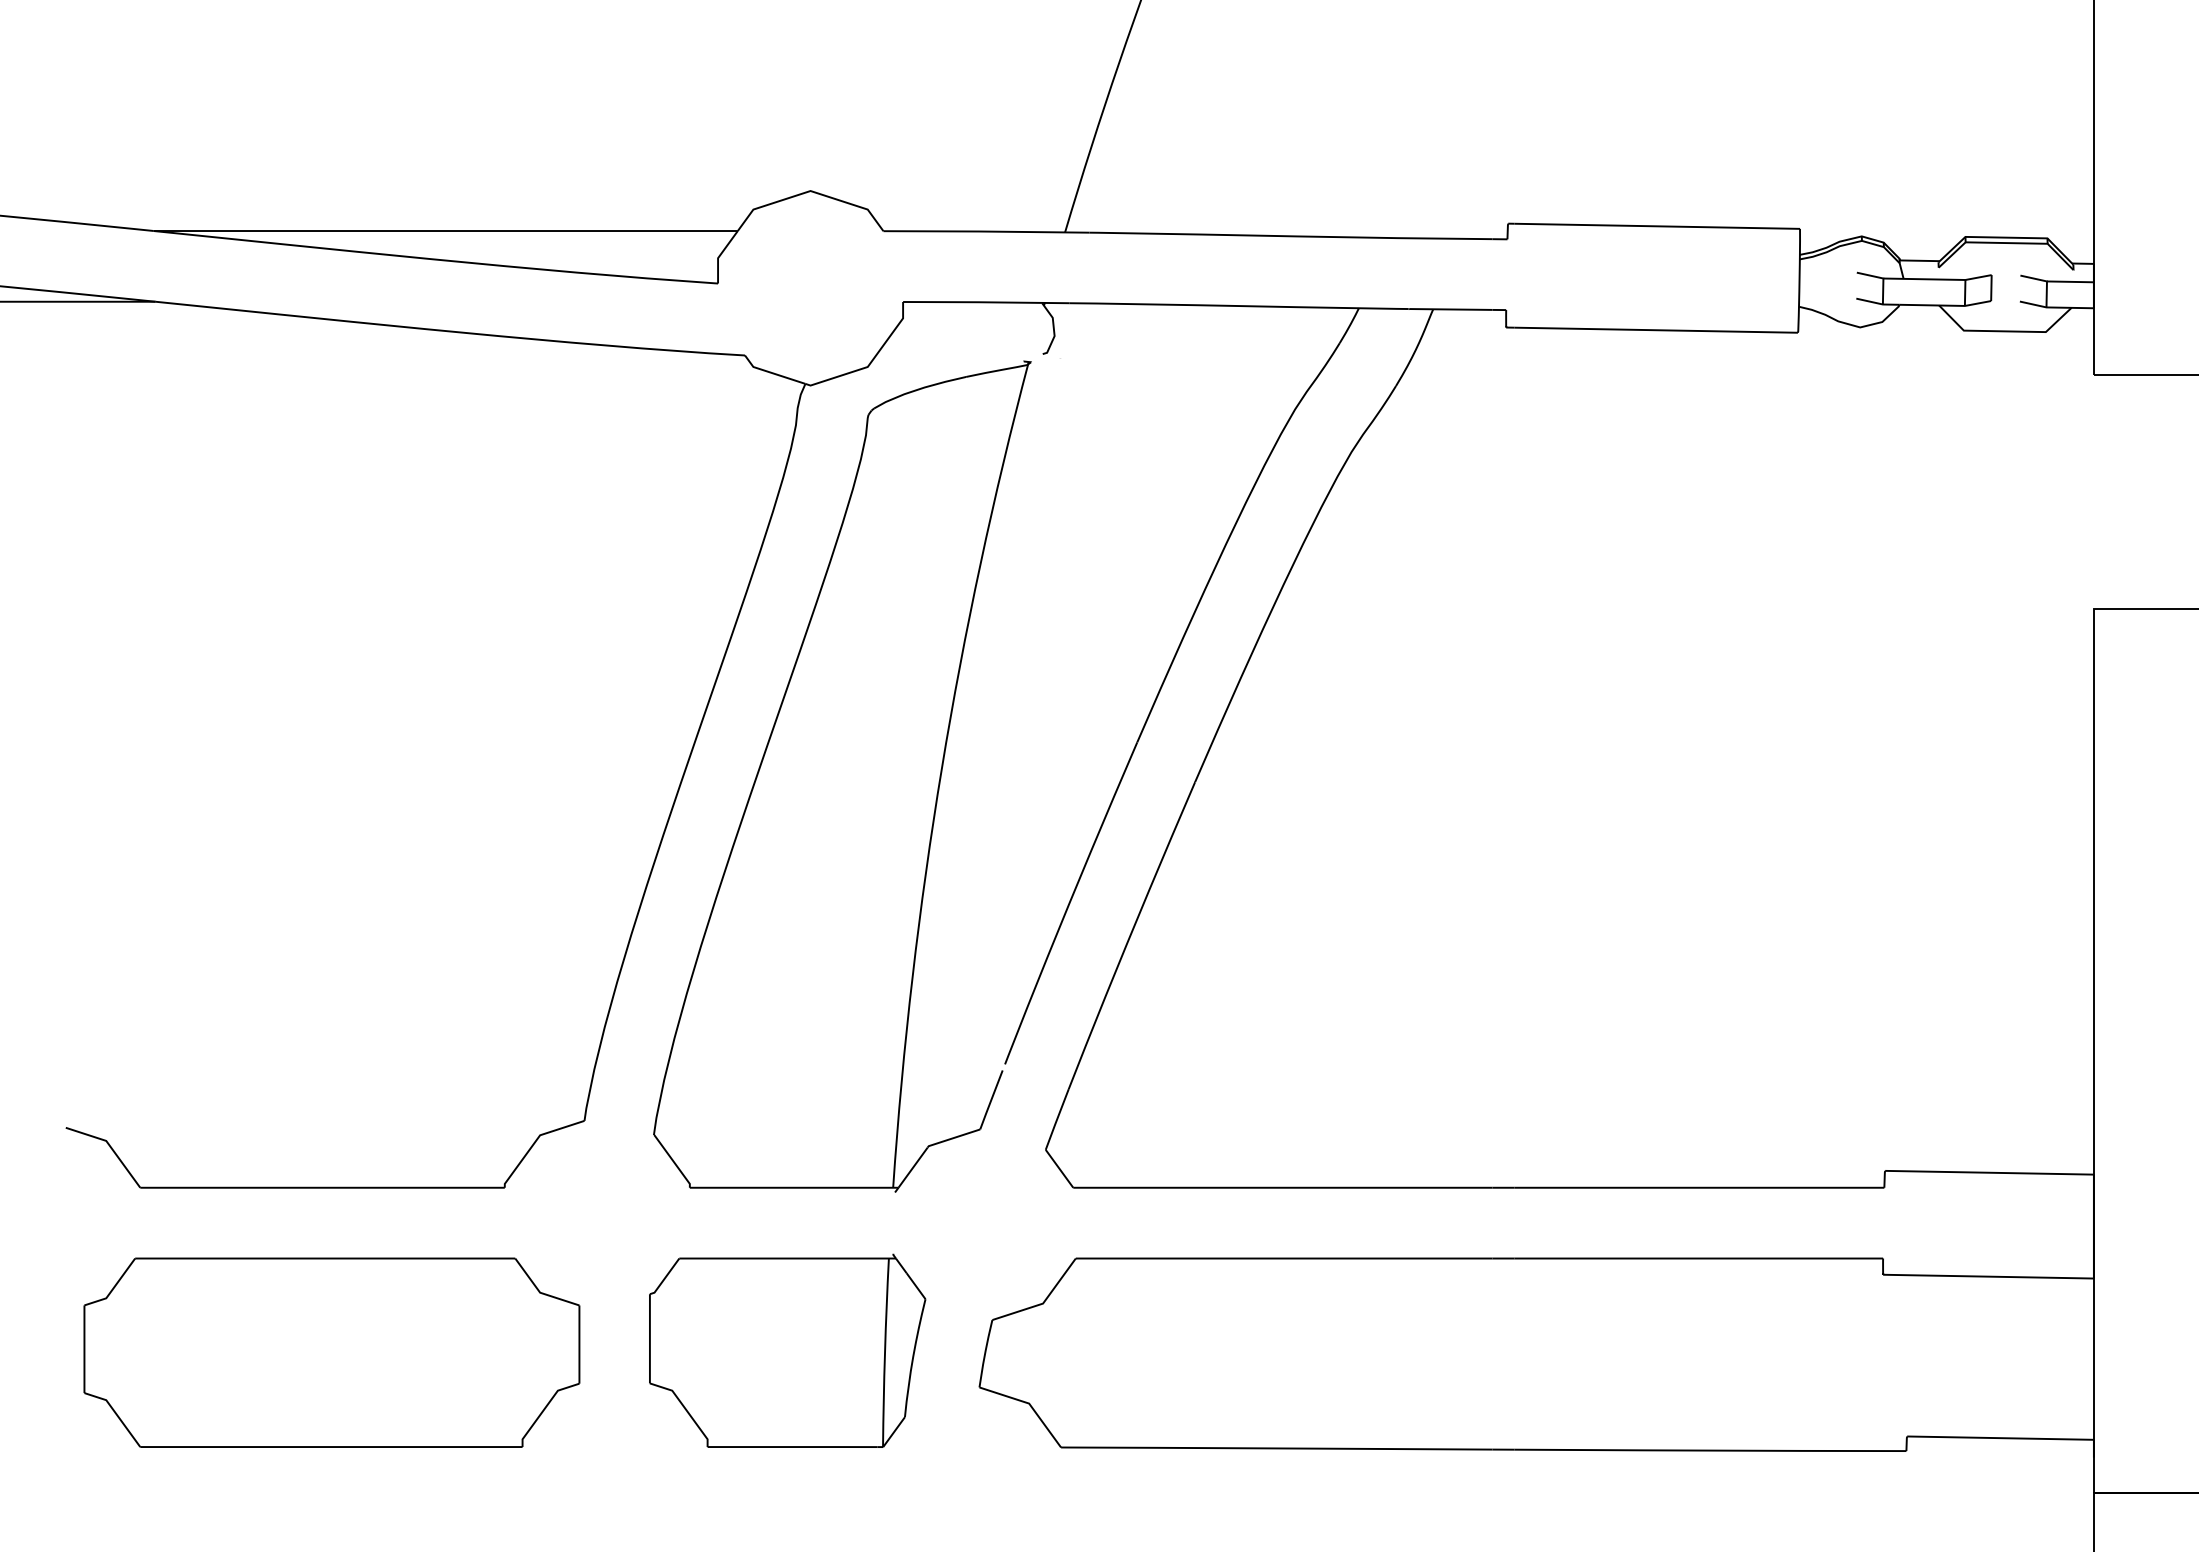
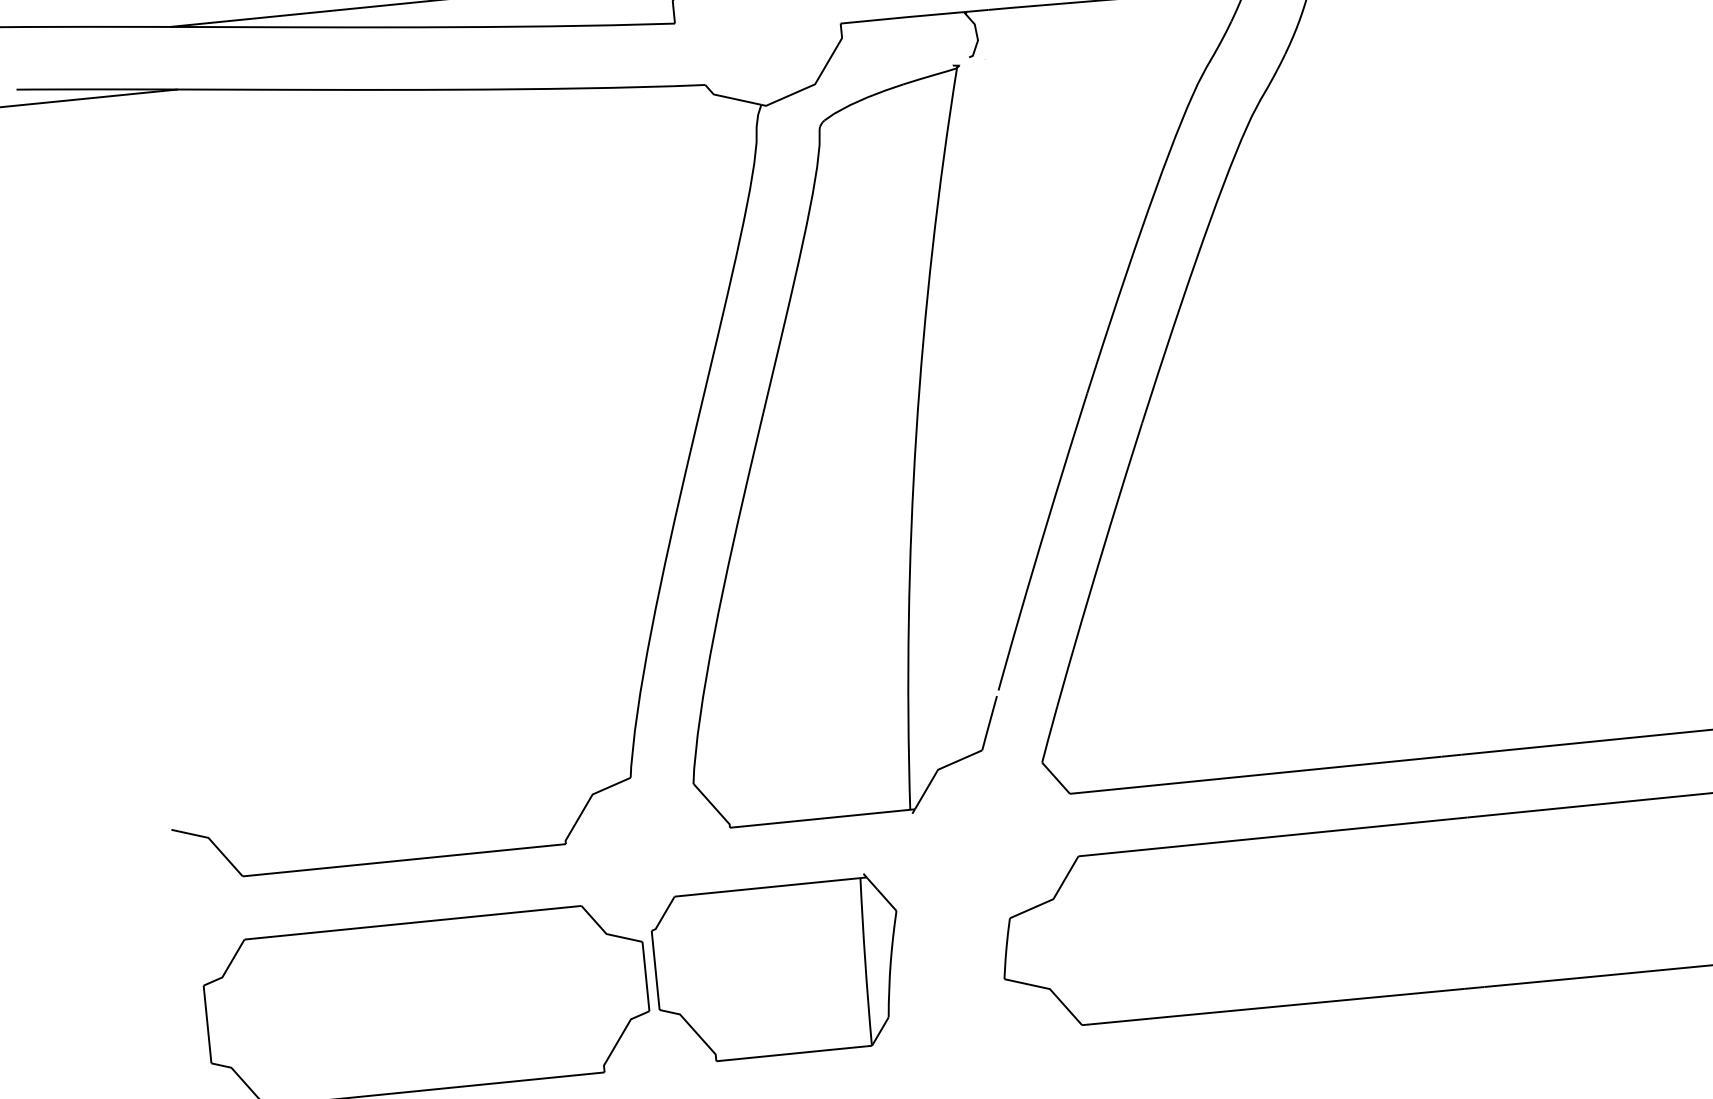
part: (787, 1350) -> (778, 968), moved

